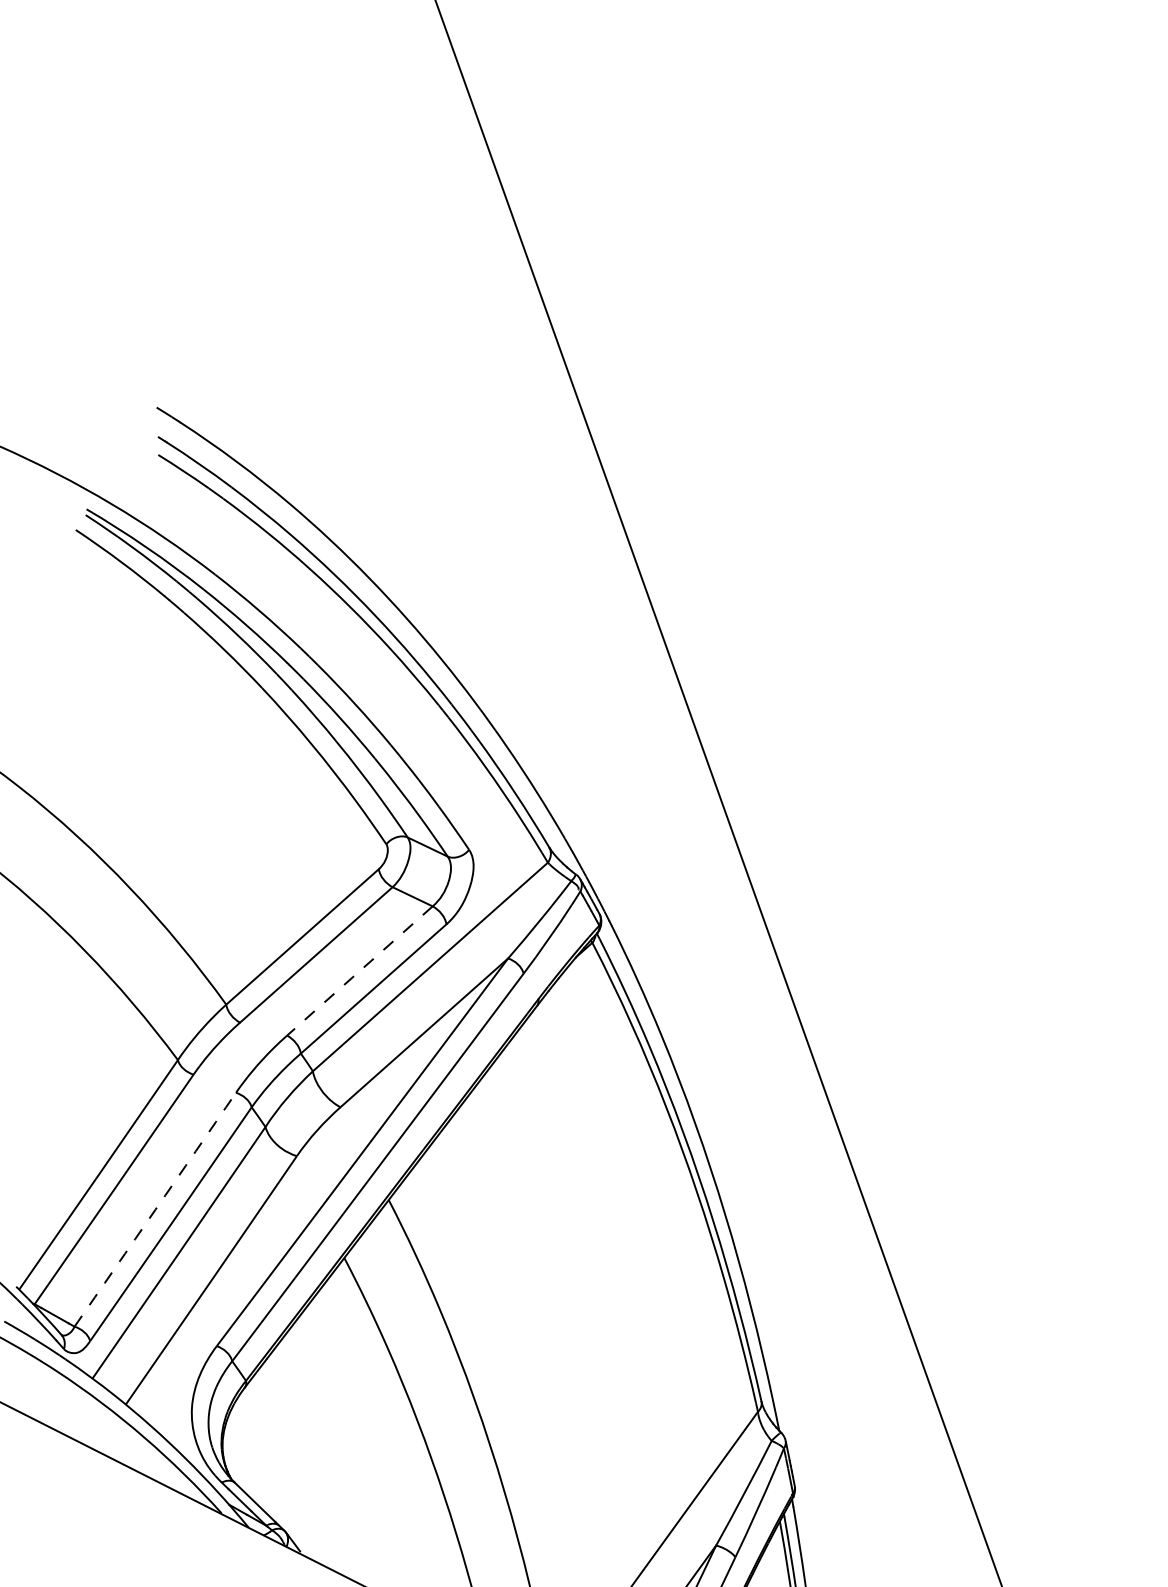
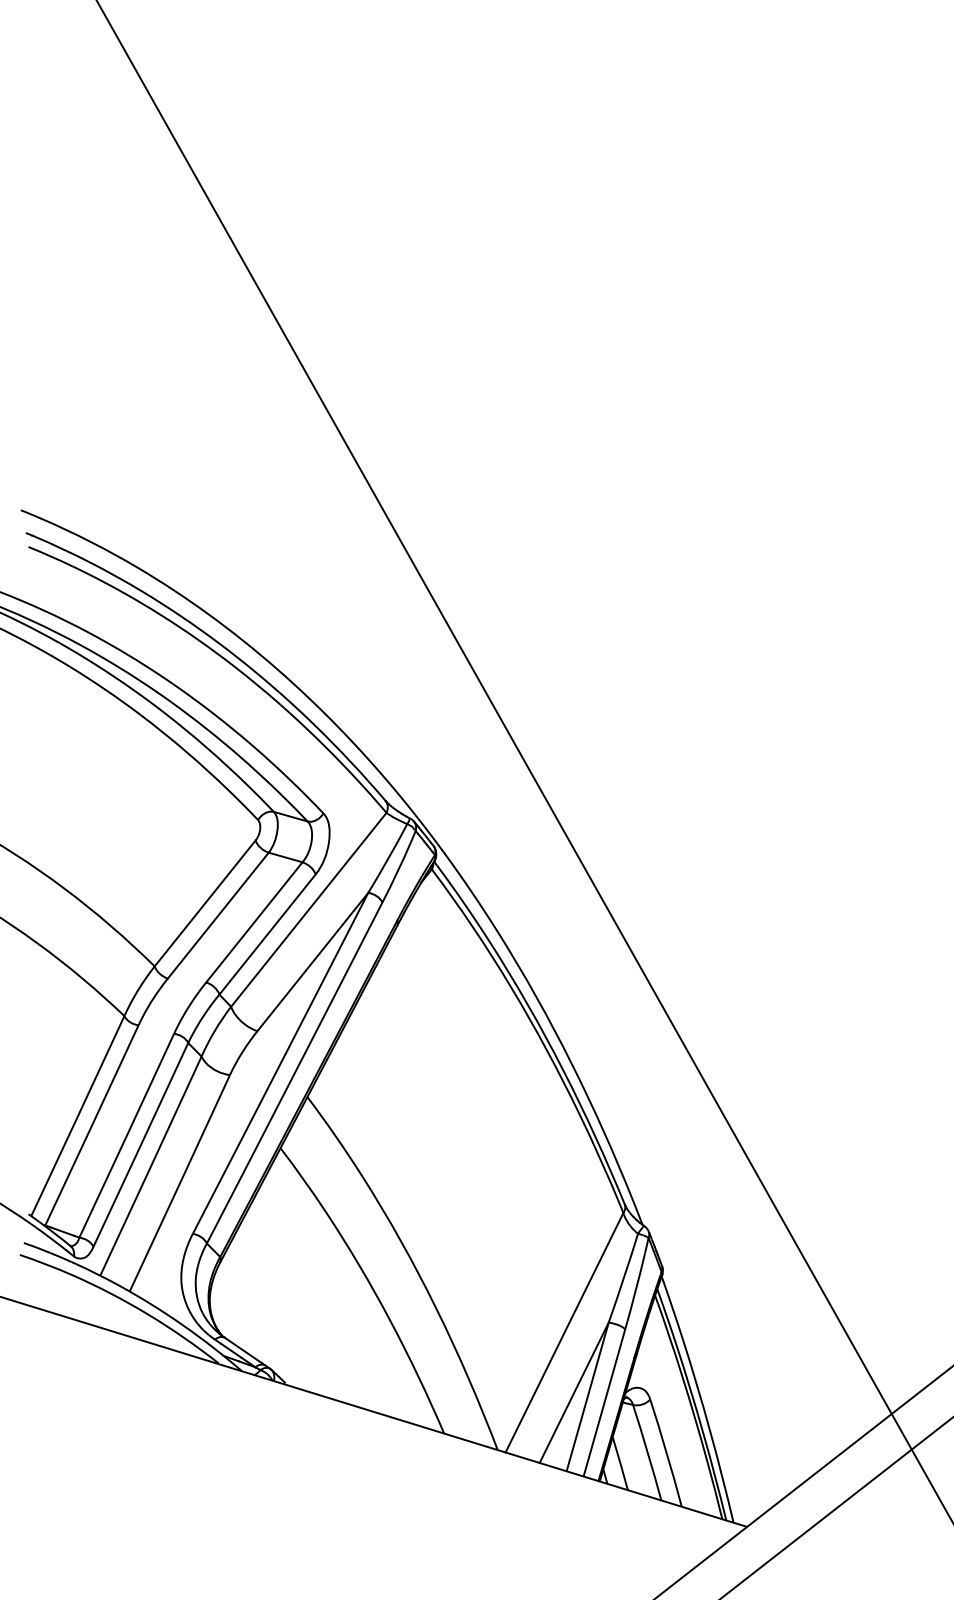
line: (359, 971) -> (254, 922), dashed -> solid
arc: (155, 1209) -> (126, 1135), dashed -> solid

